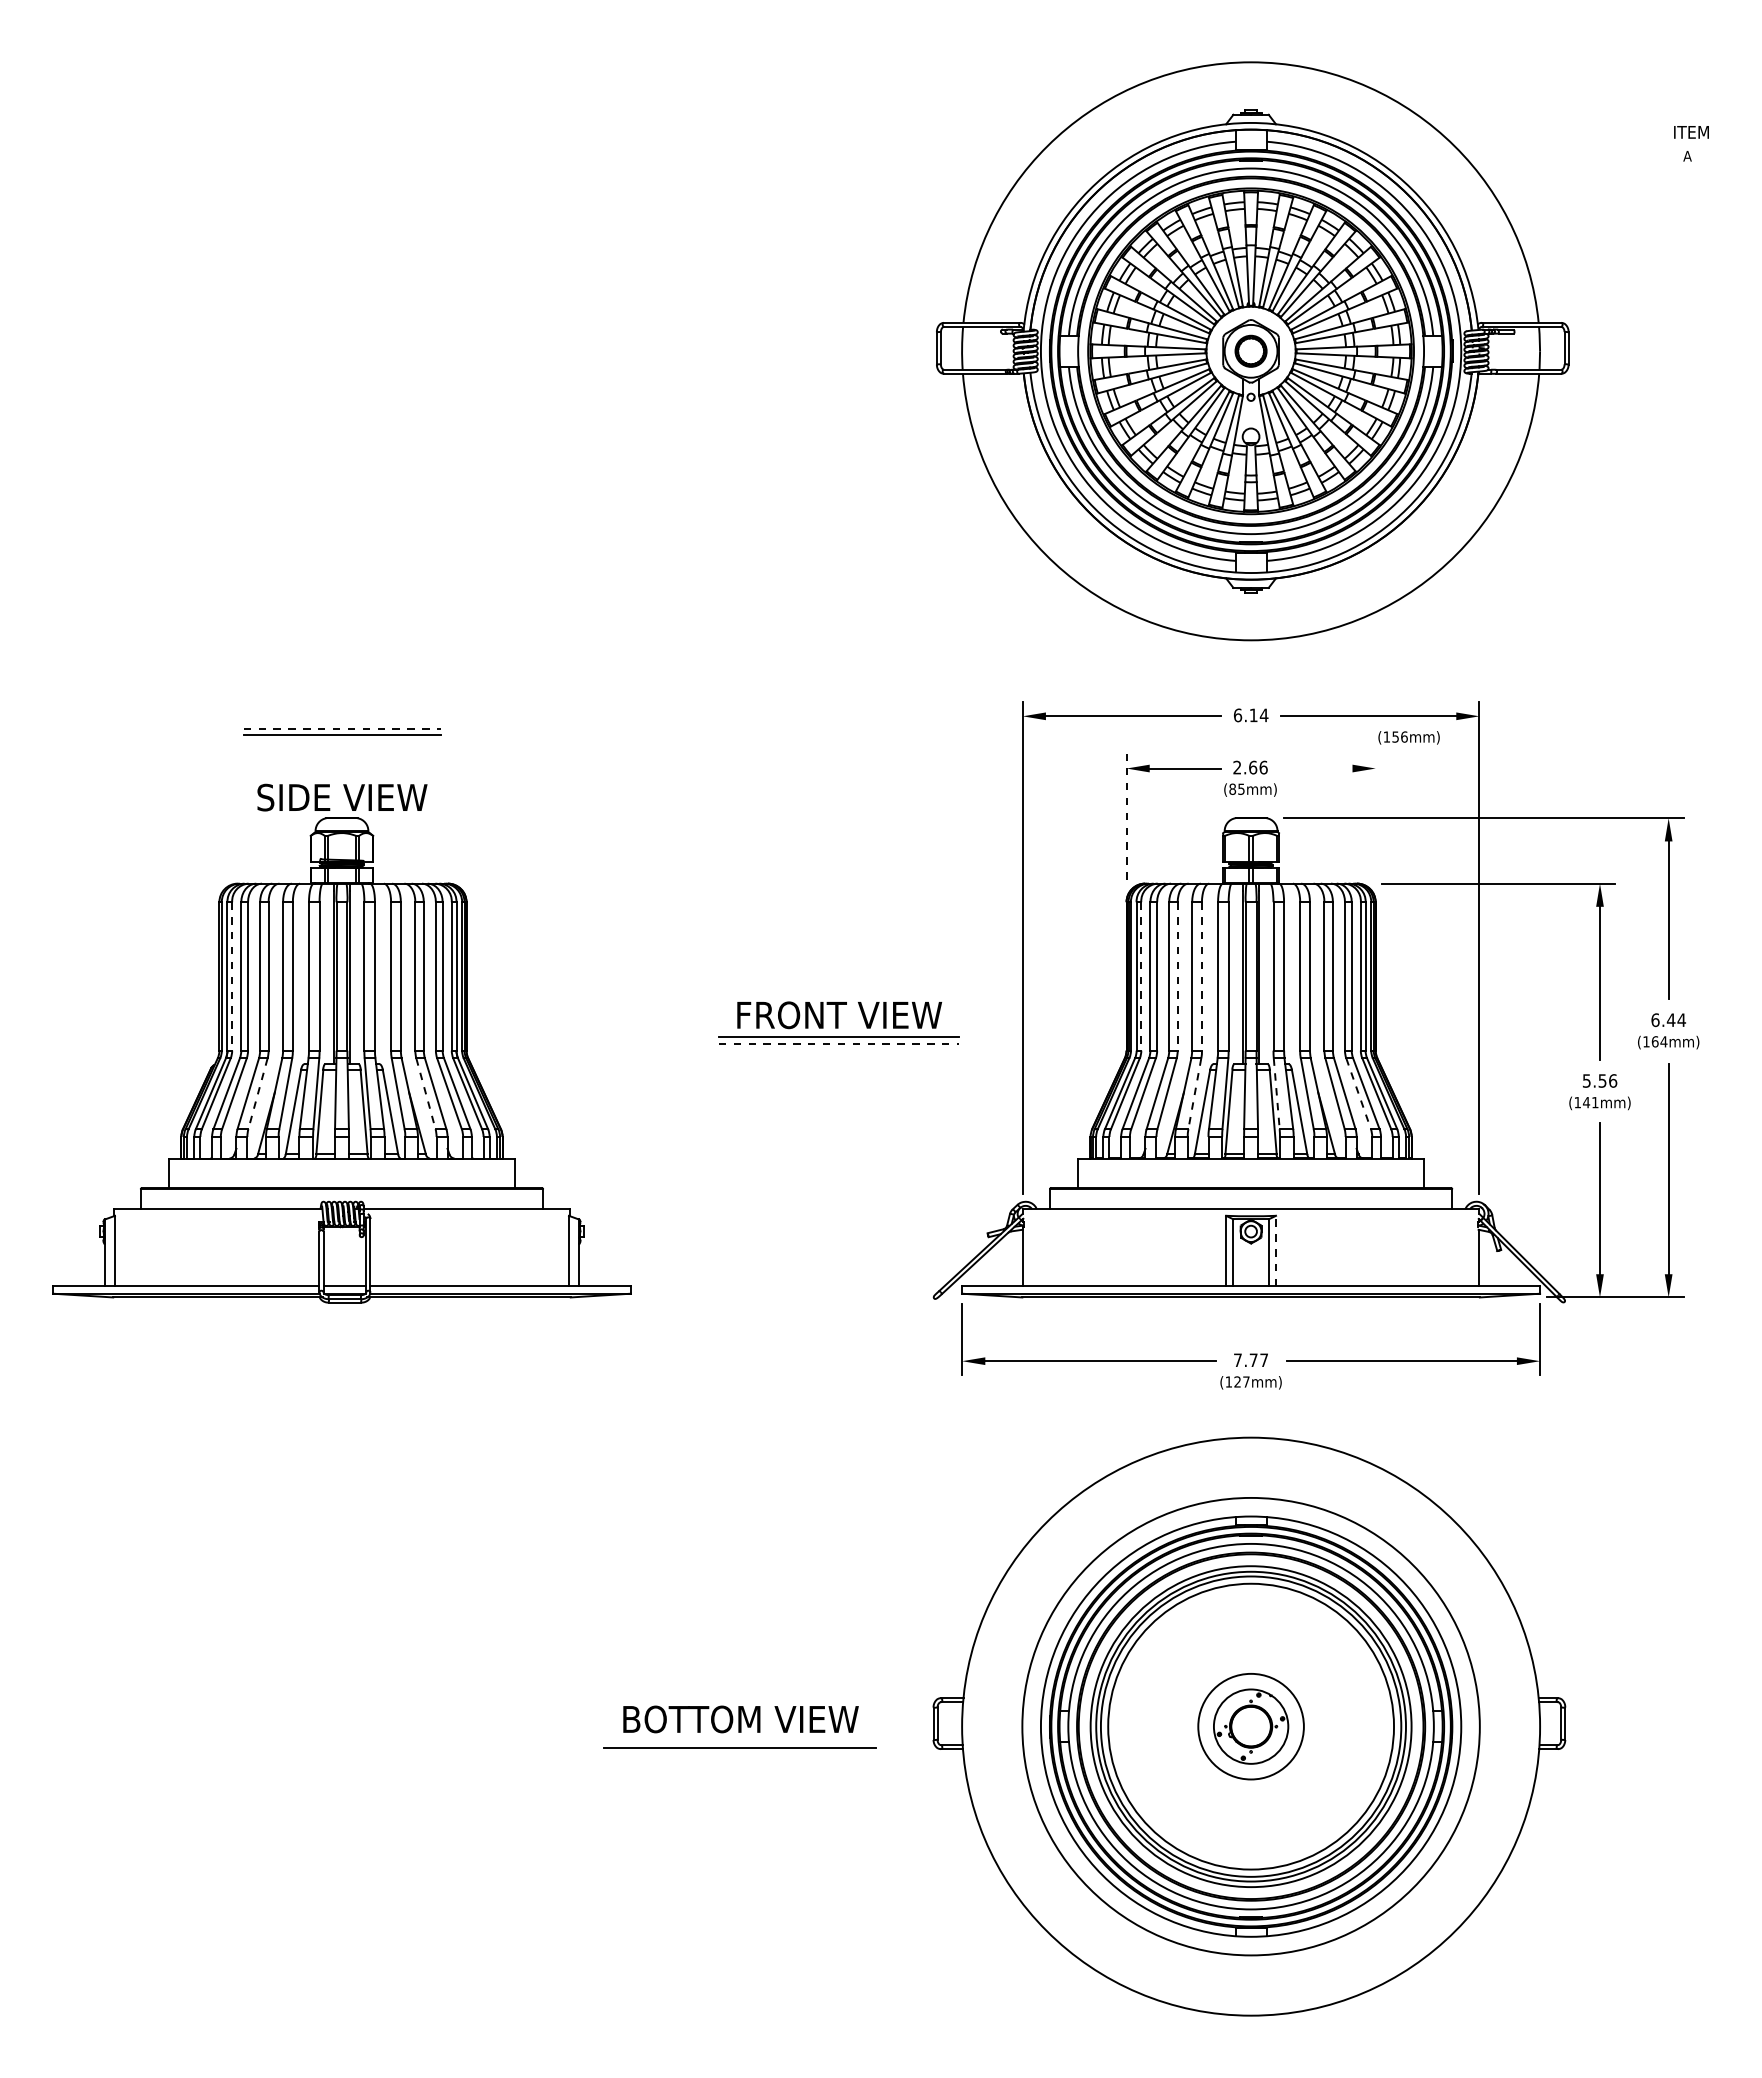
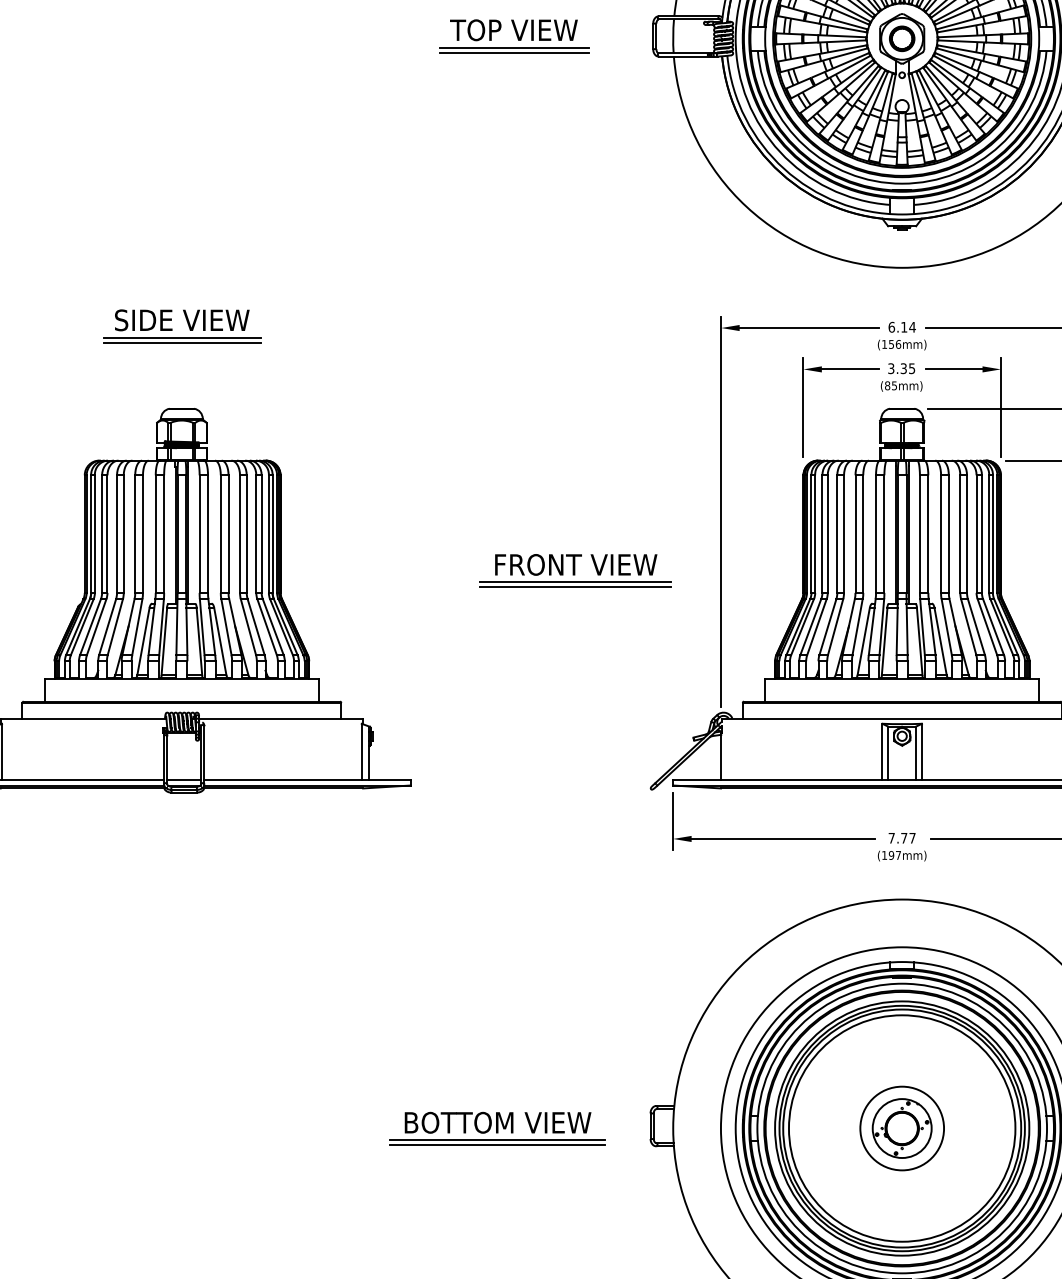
part: (761, 347) -> (514, 35), added
line: (342, 728) -> (182, 337), dashed -> solid
text: (1408, 737) -> (901, 344), moved
text: (1250, 767) -> (901, 368), 2.66 -> 3.35
line: (1322, 768) -> (958, 369), added
text: (342, 797) -> (182, 320), moved
line: (1375, 816) -> (1000, 407), added
line: (1126, 817) -> (803, 408), dashed -> solid
line: (232, 976) -> (95, 534), dashed -> solid
line: (1141, 976) -> (815, 534), dashed -> solid
line: (1177, 976) -> (843, 534), dashed -> solid
line: (1201, 976) -> (862, 534), dashed -> solid
line: (839, 1043) -> (576, 587), dashed -> solid
line: (258, 1093) -> (115, 626), dashed -> solid
line: (425, 1093) -> (248, 626), dashed -> solid
line: (1194, 1093) -> (857, 626), dashed -> solid
line: (1276, 1094) -> (922, 627), dashed -> solid
line: (1358, 1094) -> (987, 627), dashed -> solid
line: (1276, 1250) -> (922, 751), dashed -> solid
text: (1237, 1381) -> (891, 855), (127mm) -> (197mm)
line: (739, 1741) -> (496, 1140), added

